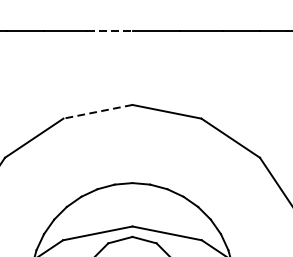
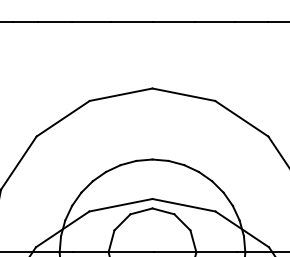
line: (110, 31) -> (132, 21), dashed -> solid
line: (98, 111) -> (121, 94), dashed -> solid

